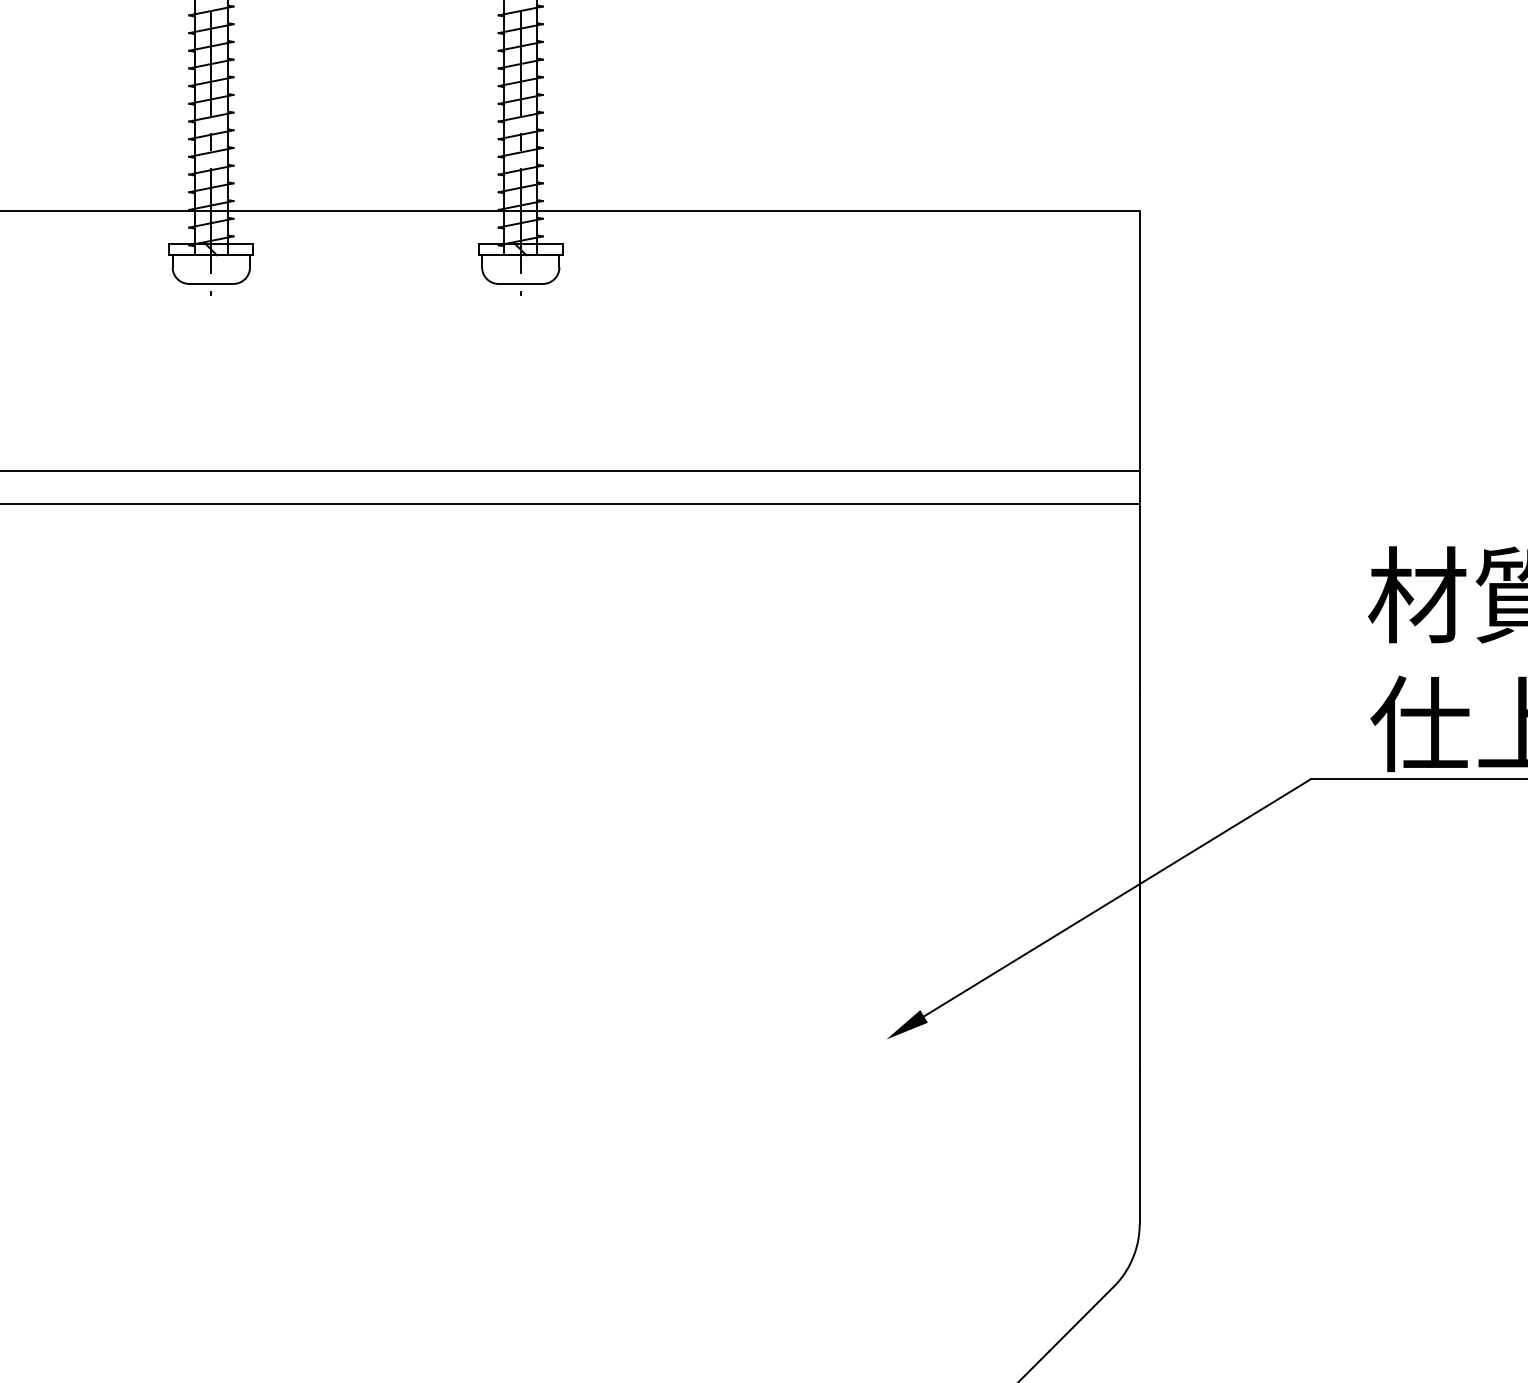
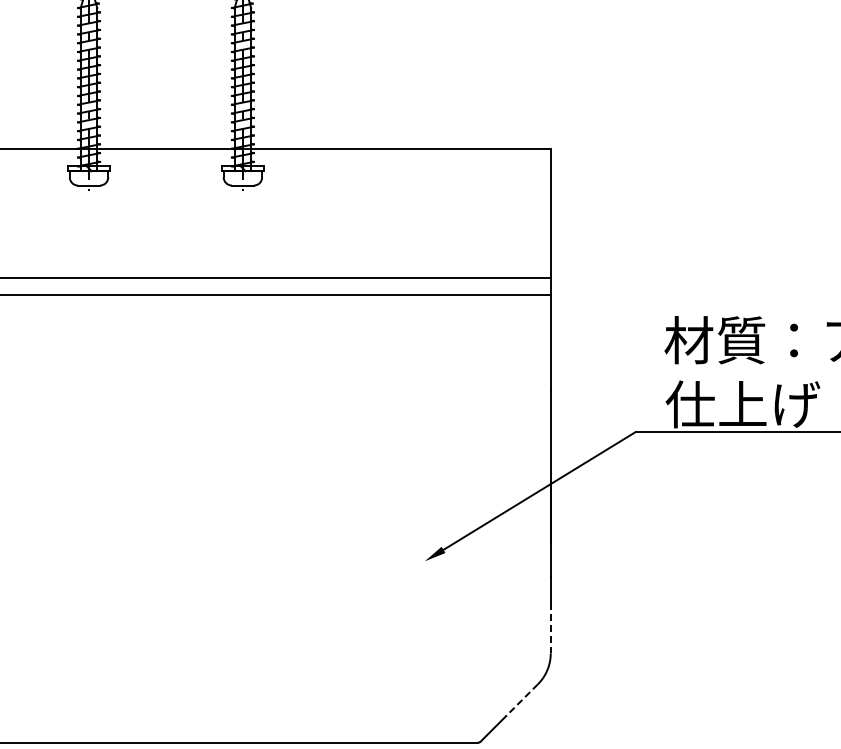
line: (1139, 1174) -> (550, 628), solid -> dashed
line: (1080, 1319) -> (521, 700), solid -> dashed

